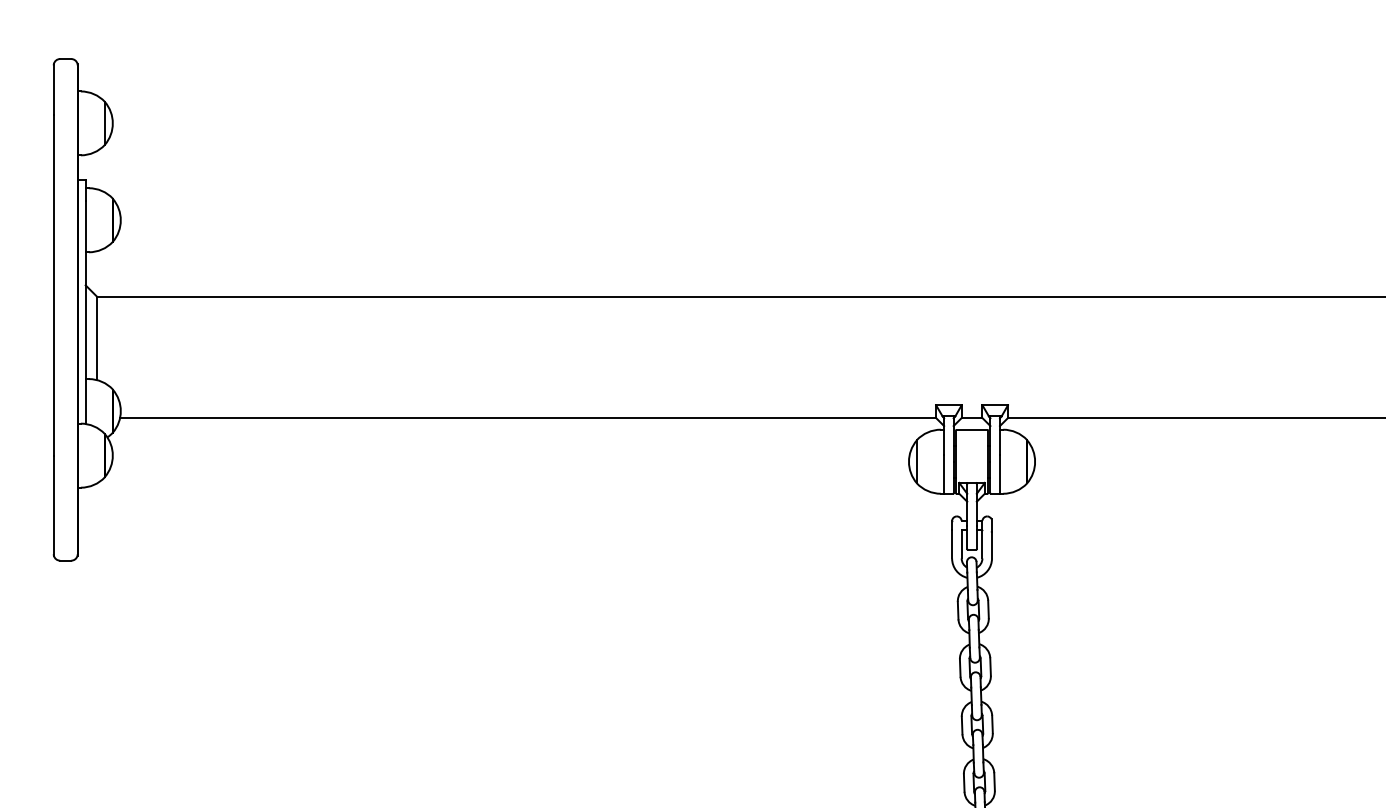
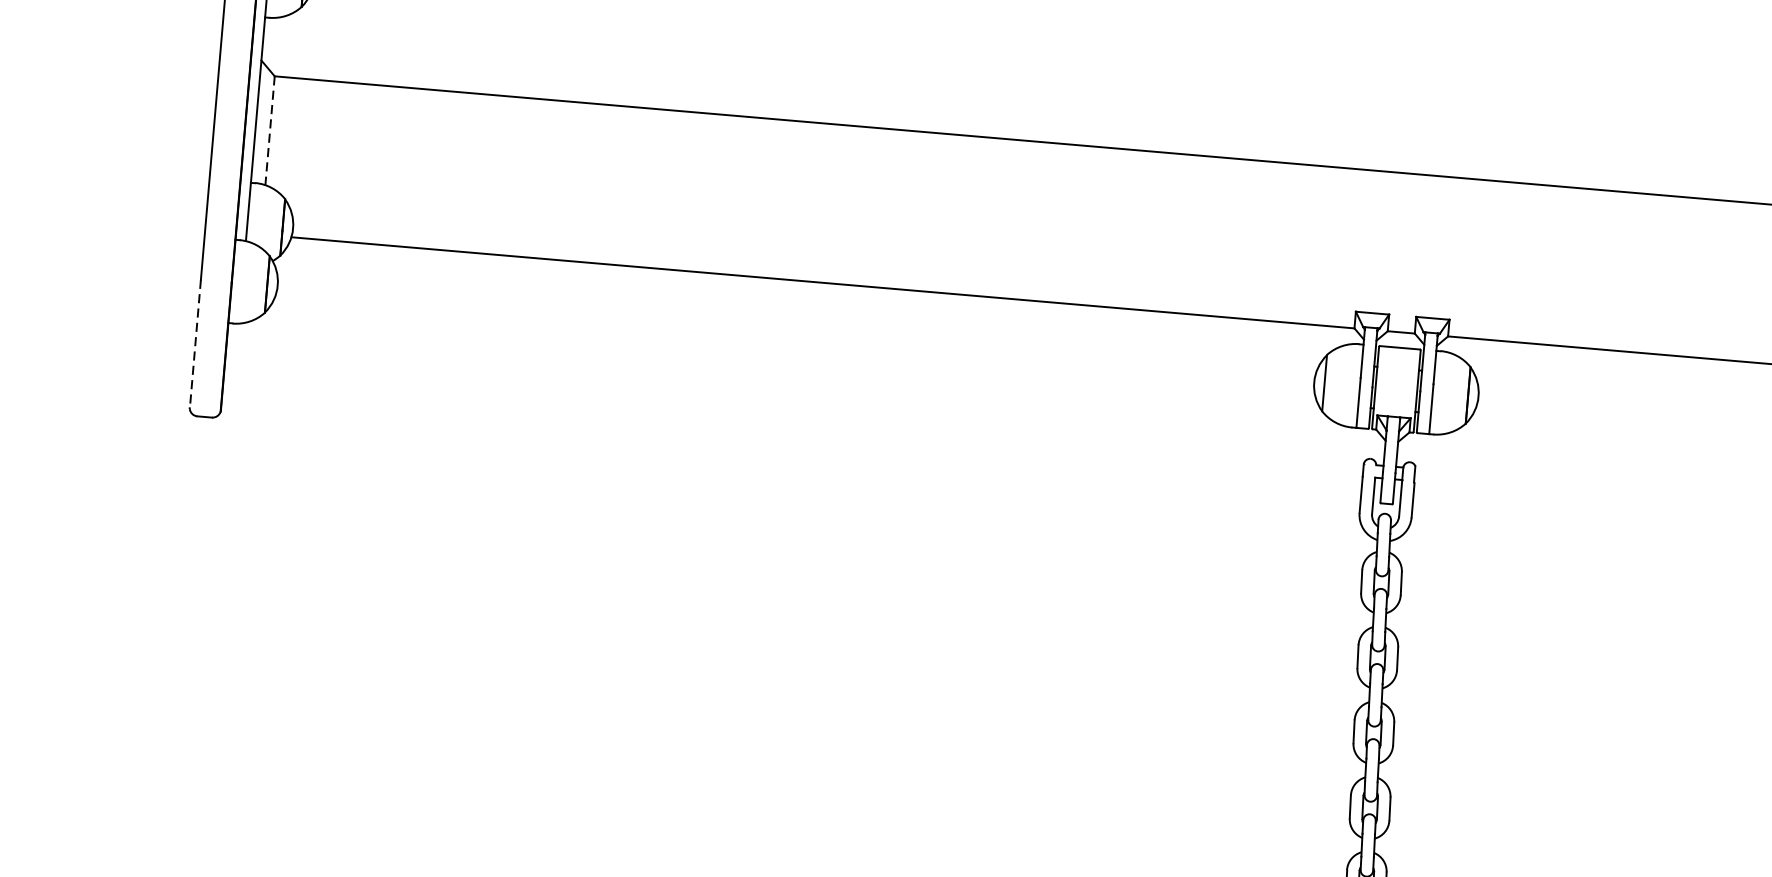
line: (96, 338) -> (269, 130), solid -> dashed
line: (53, 506) -> (194, 345), solid -> dashed

